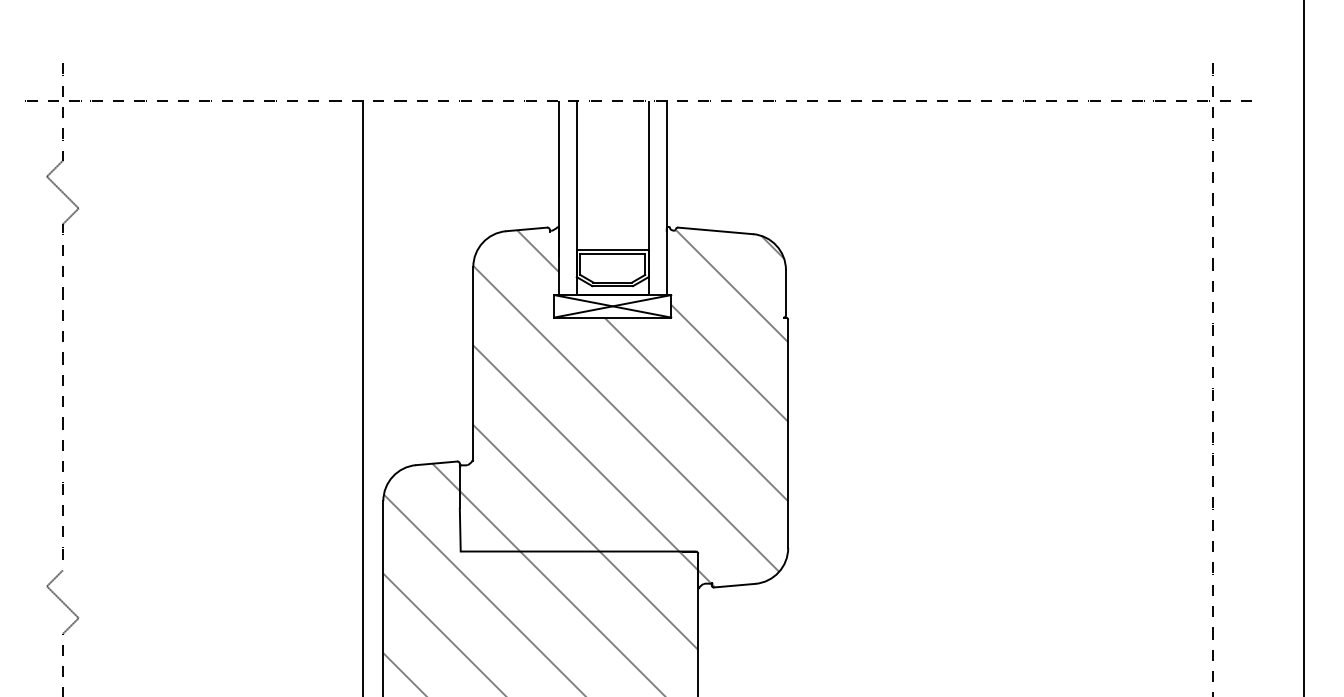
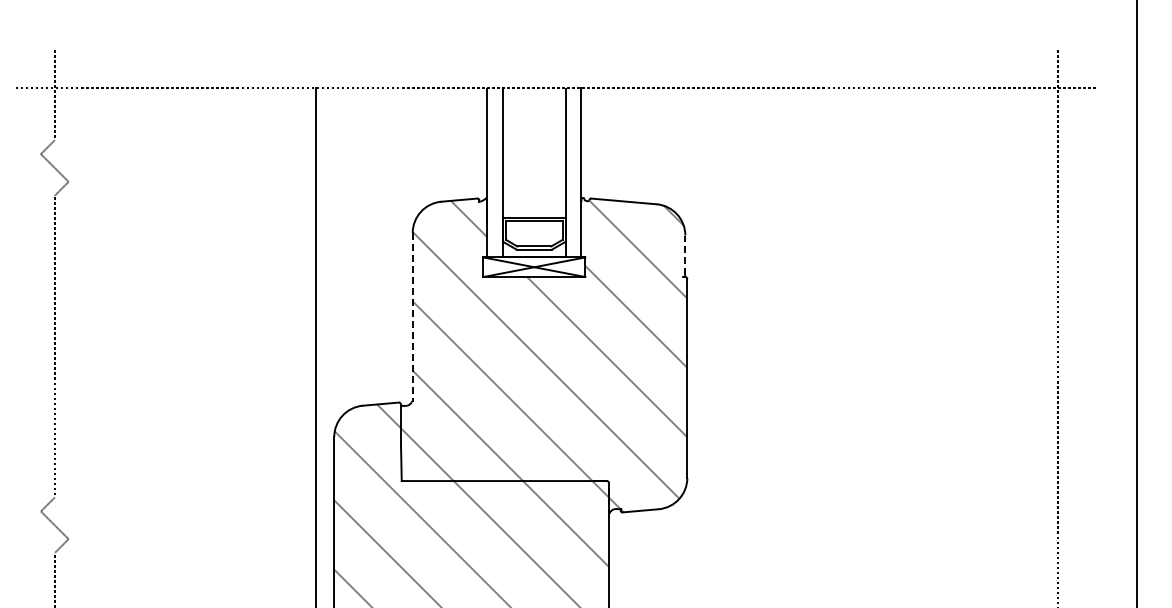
line: (786, 292) -> (685, 255), solid -> dashed
line: (473, 363) -> (412, 317), solid -> dashed

